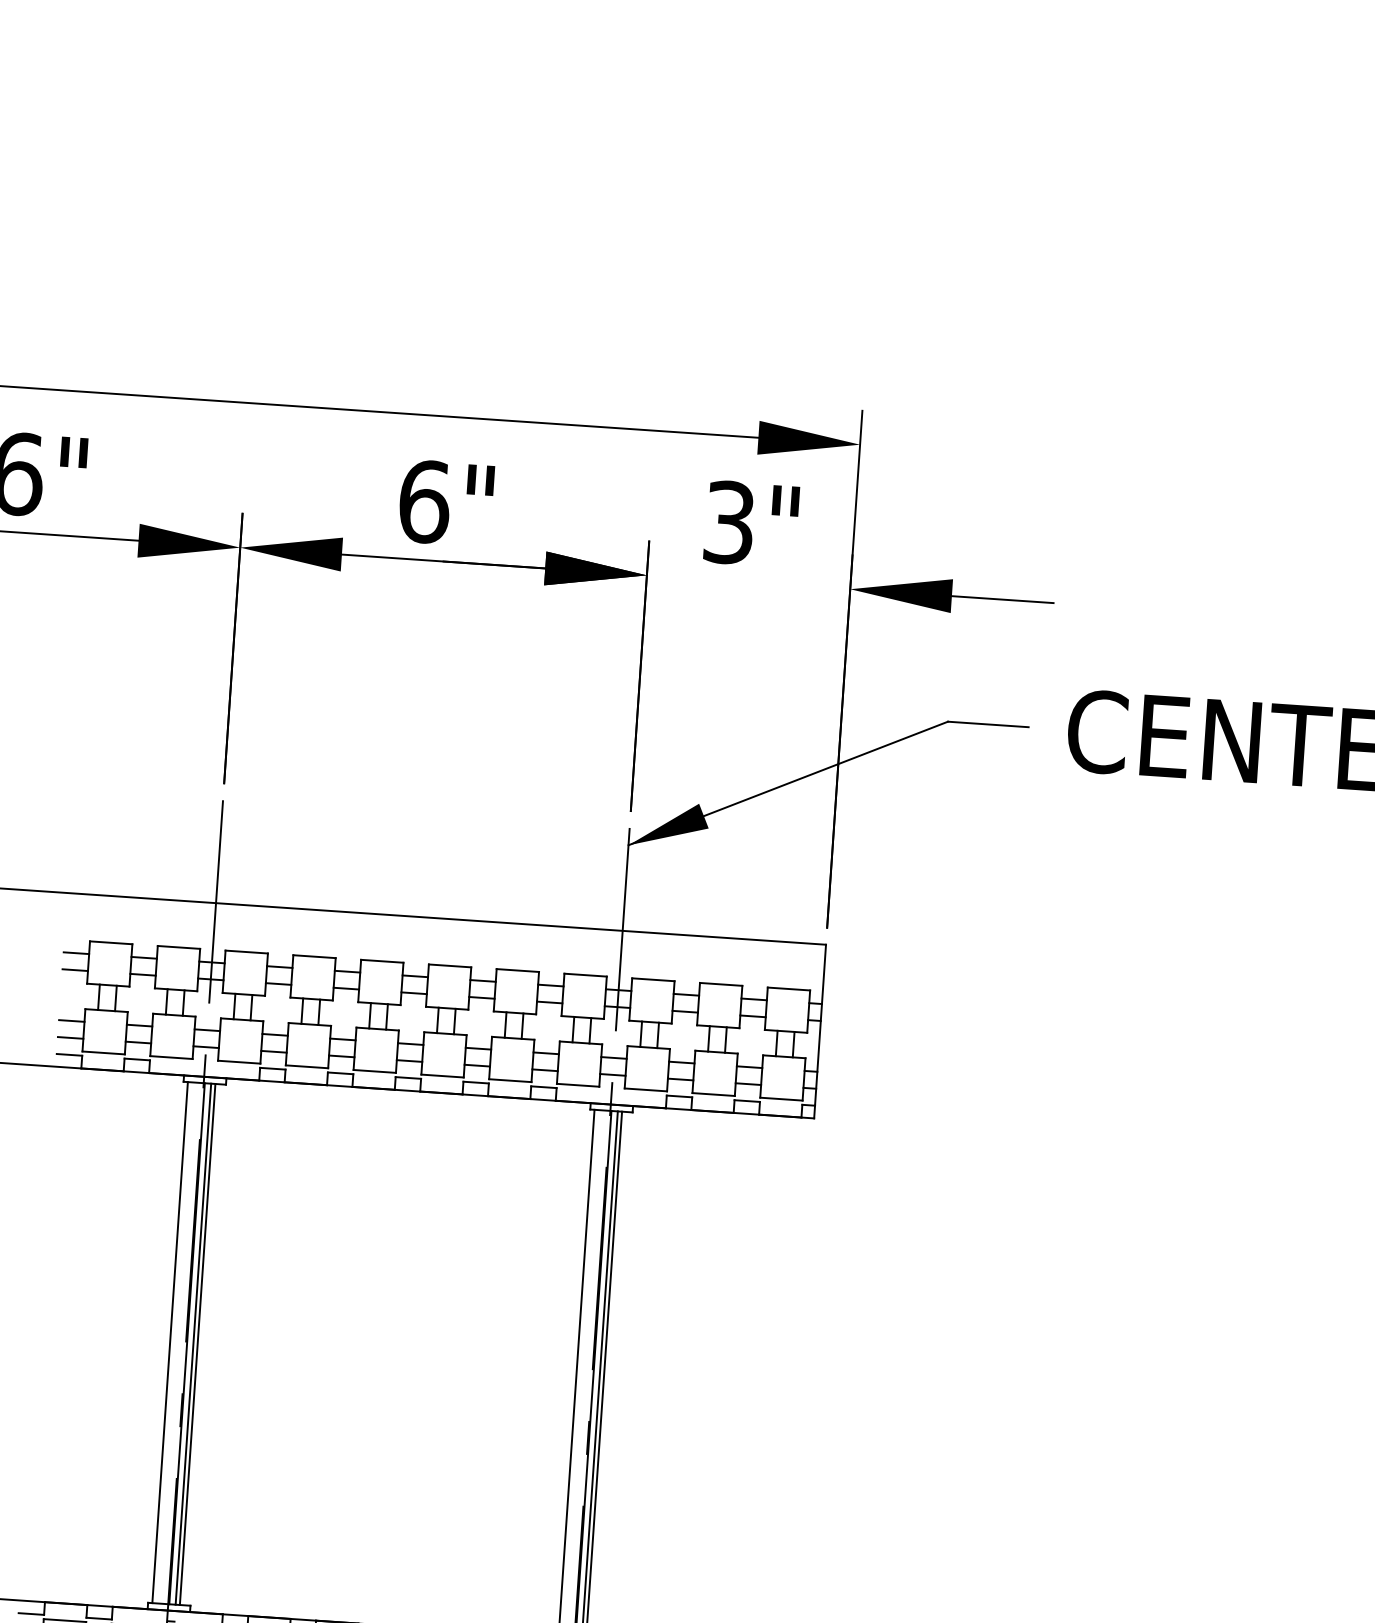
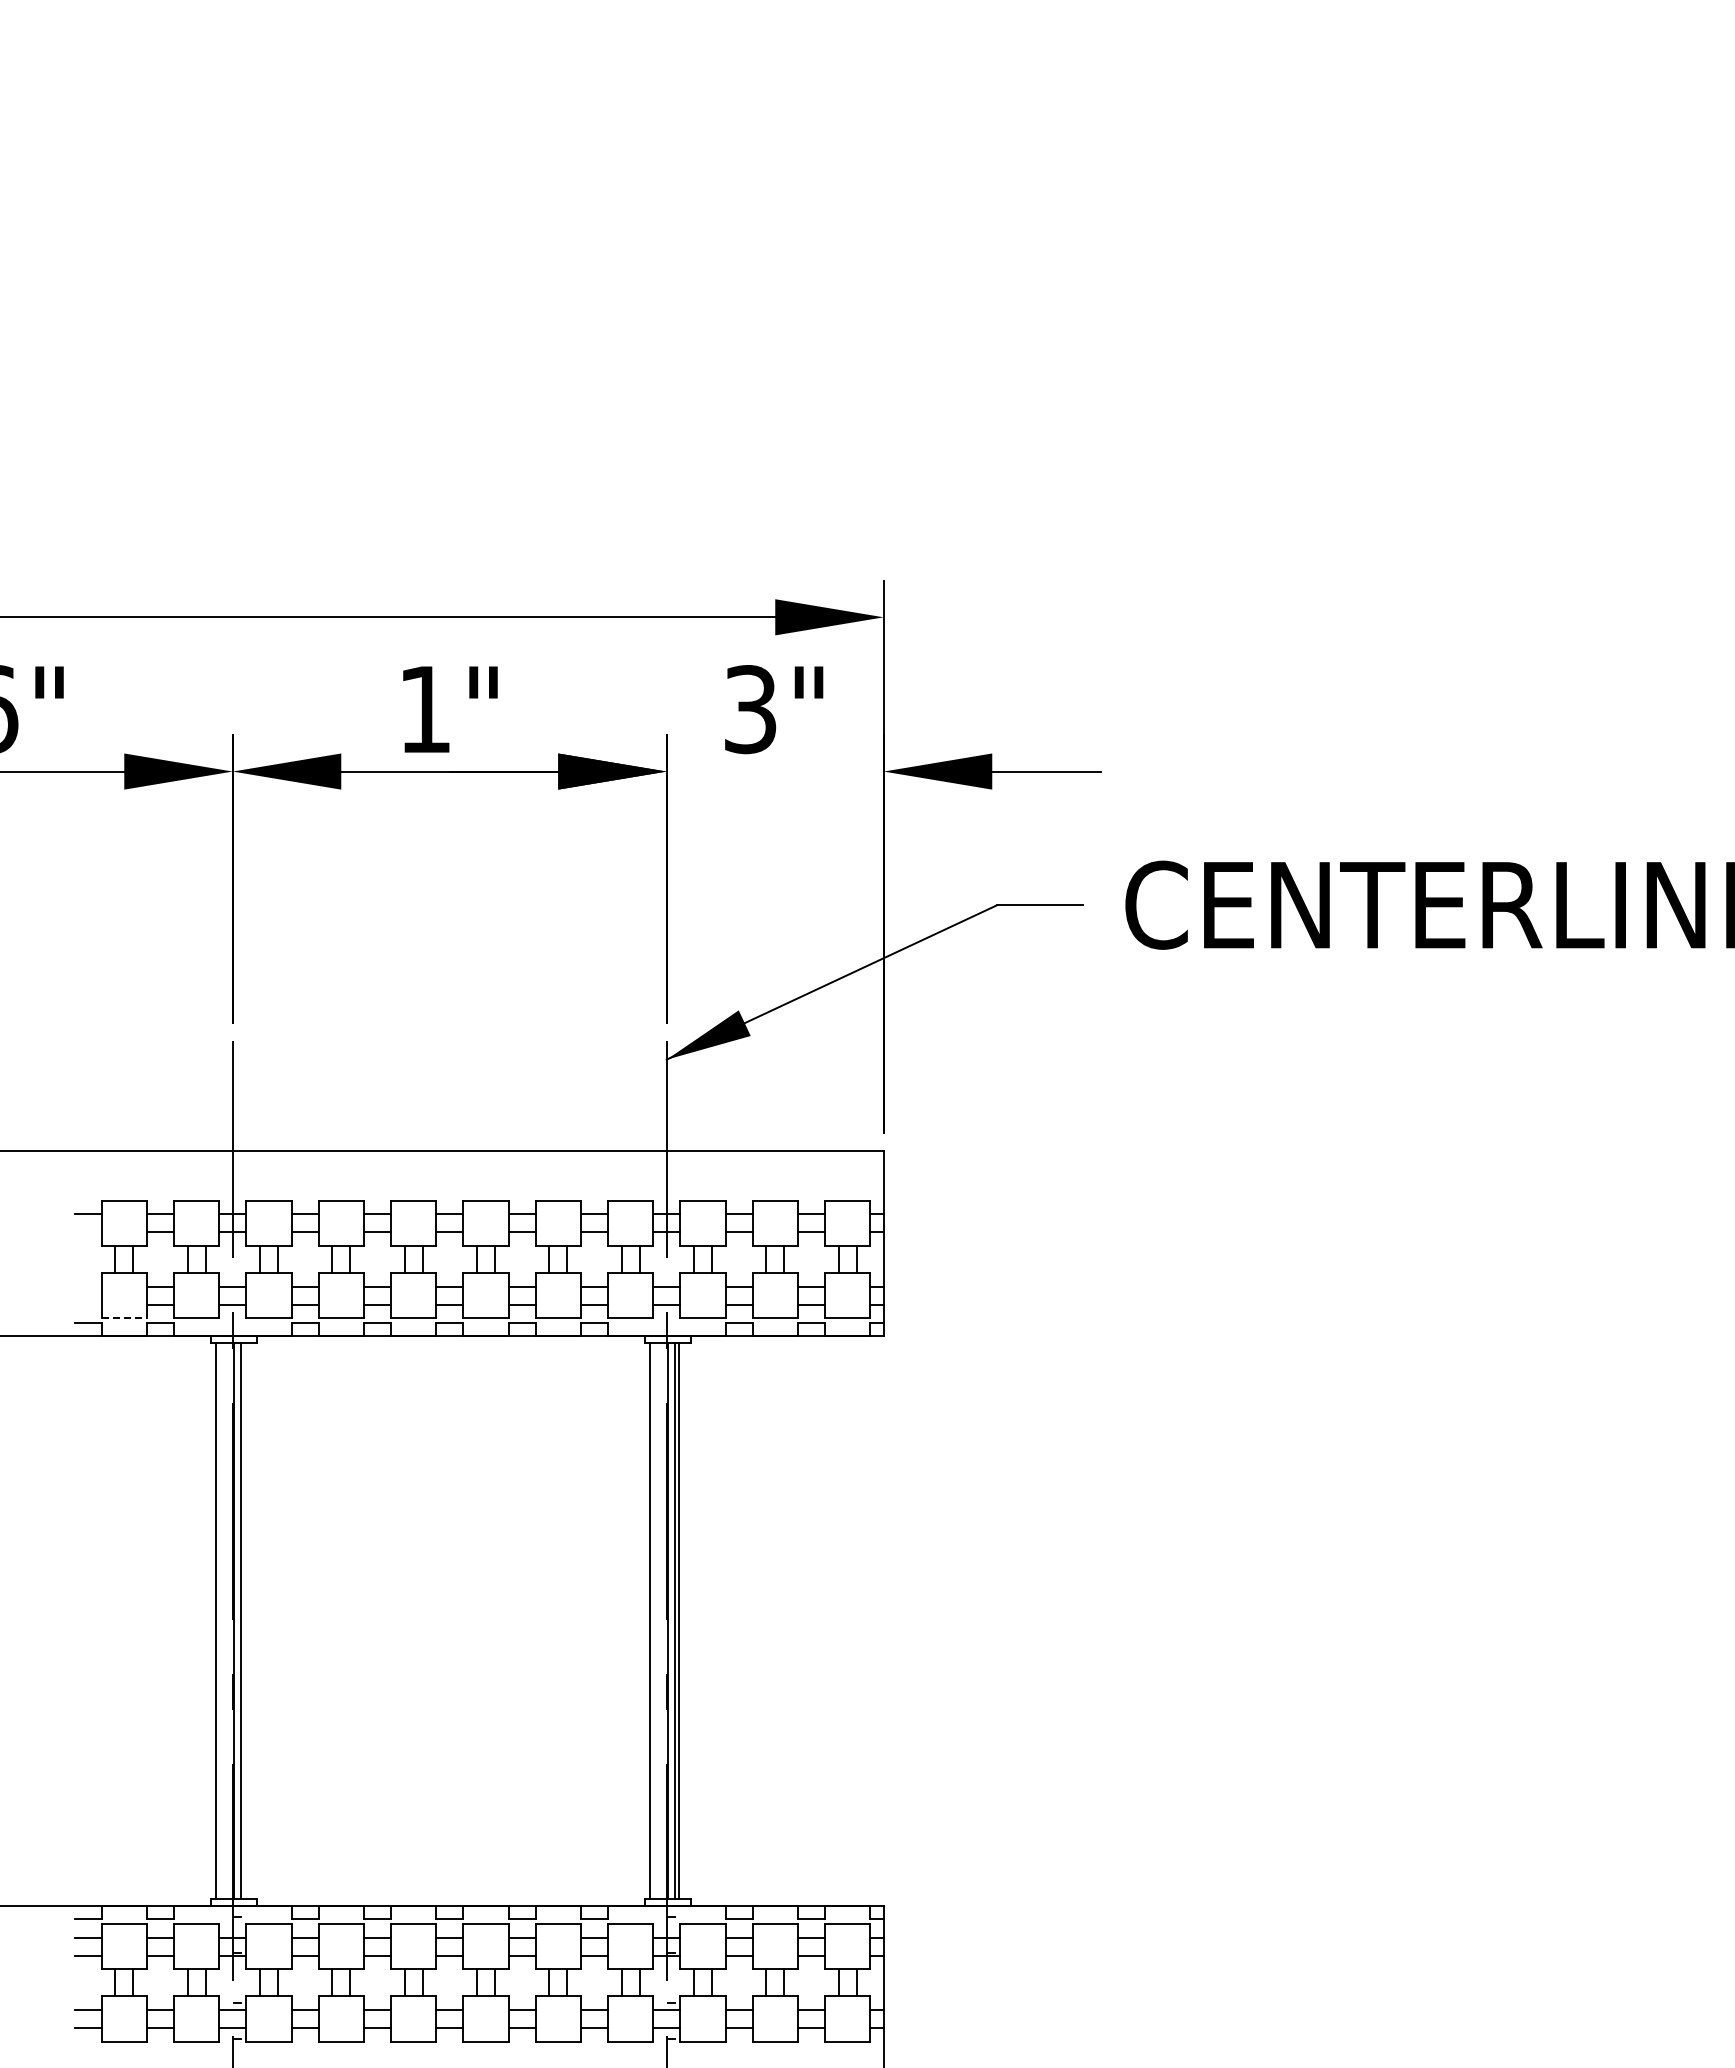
text: (424, 501) -> (425, 709), 6" -> 1"
line: (74, 970) -> (87, 1232), removed
line: (71, 1020) -> (87, 1286), removed
line: (70, 1037) -> (87, 1304), removed
line: (103, 1053) -> (124, 1318), solid -> dashed
line: (197, 1344) -> (245, 1621), removed

